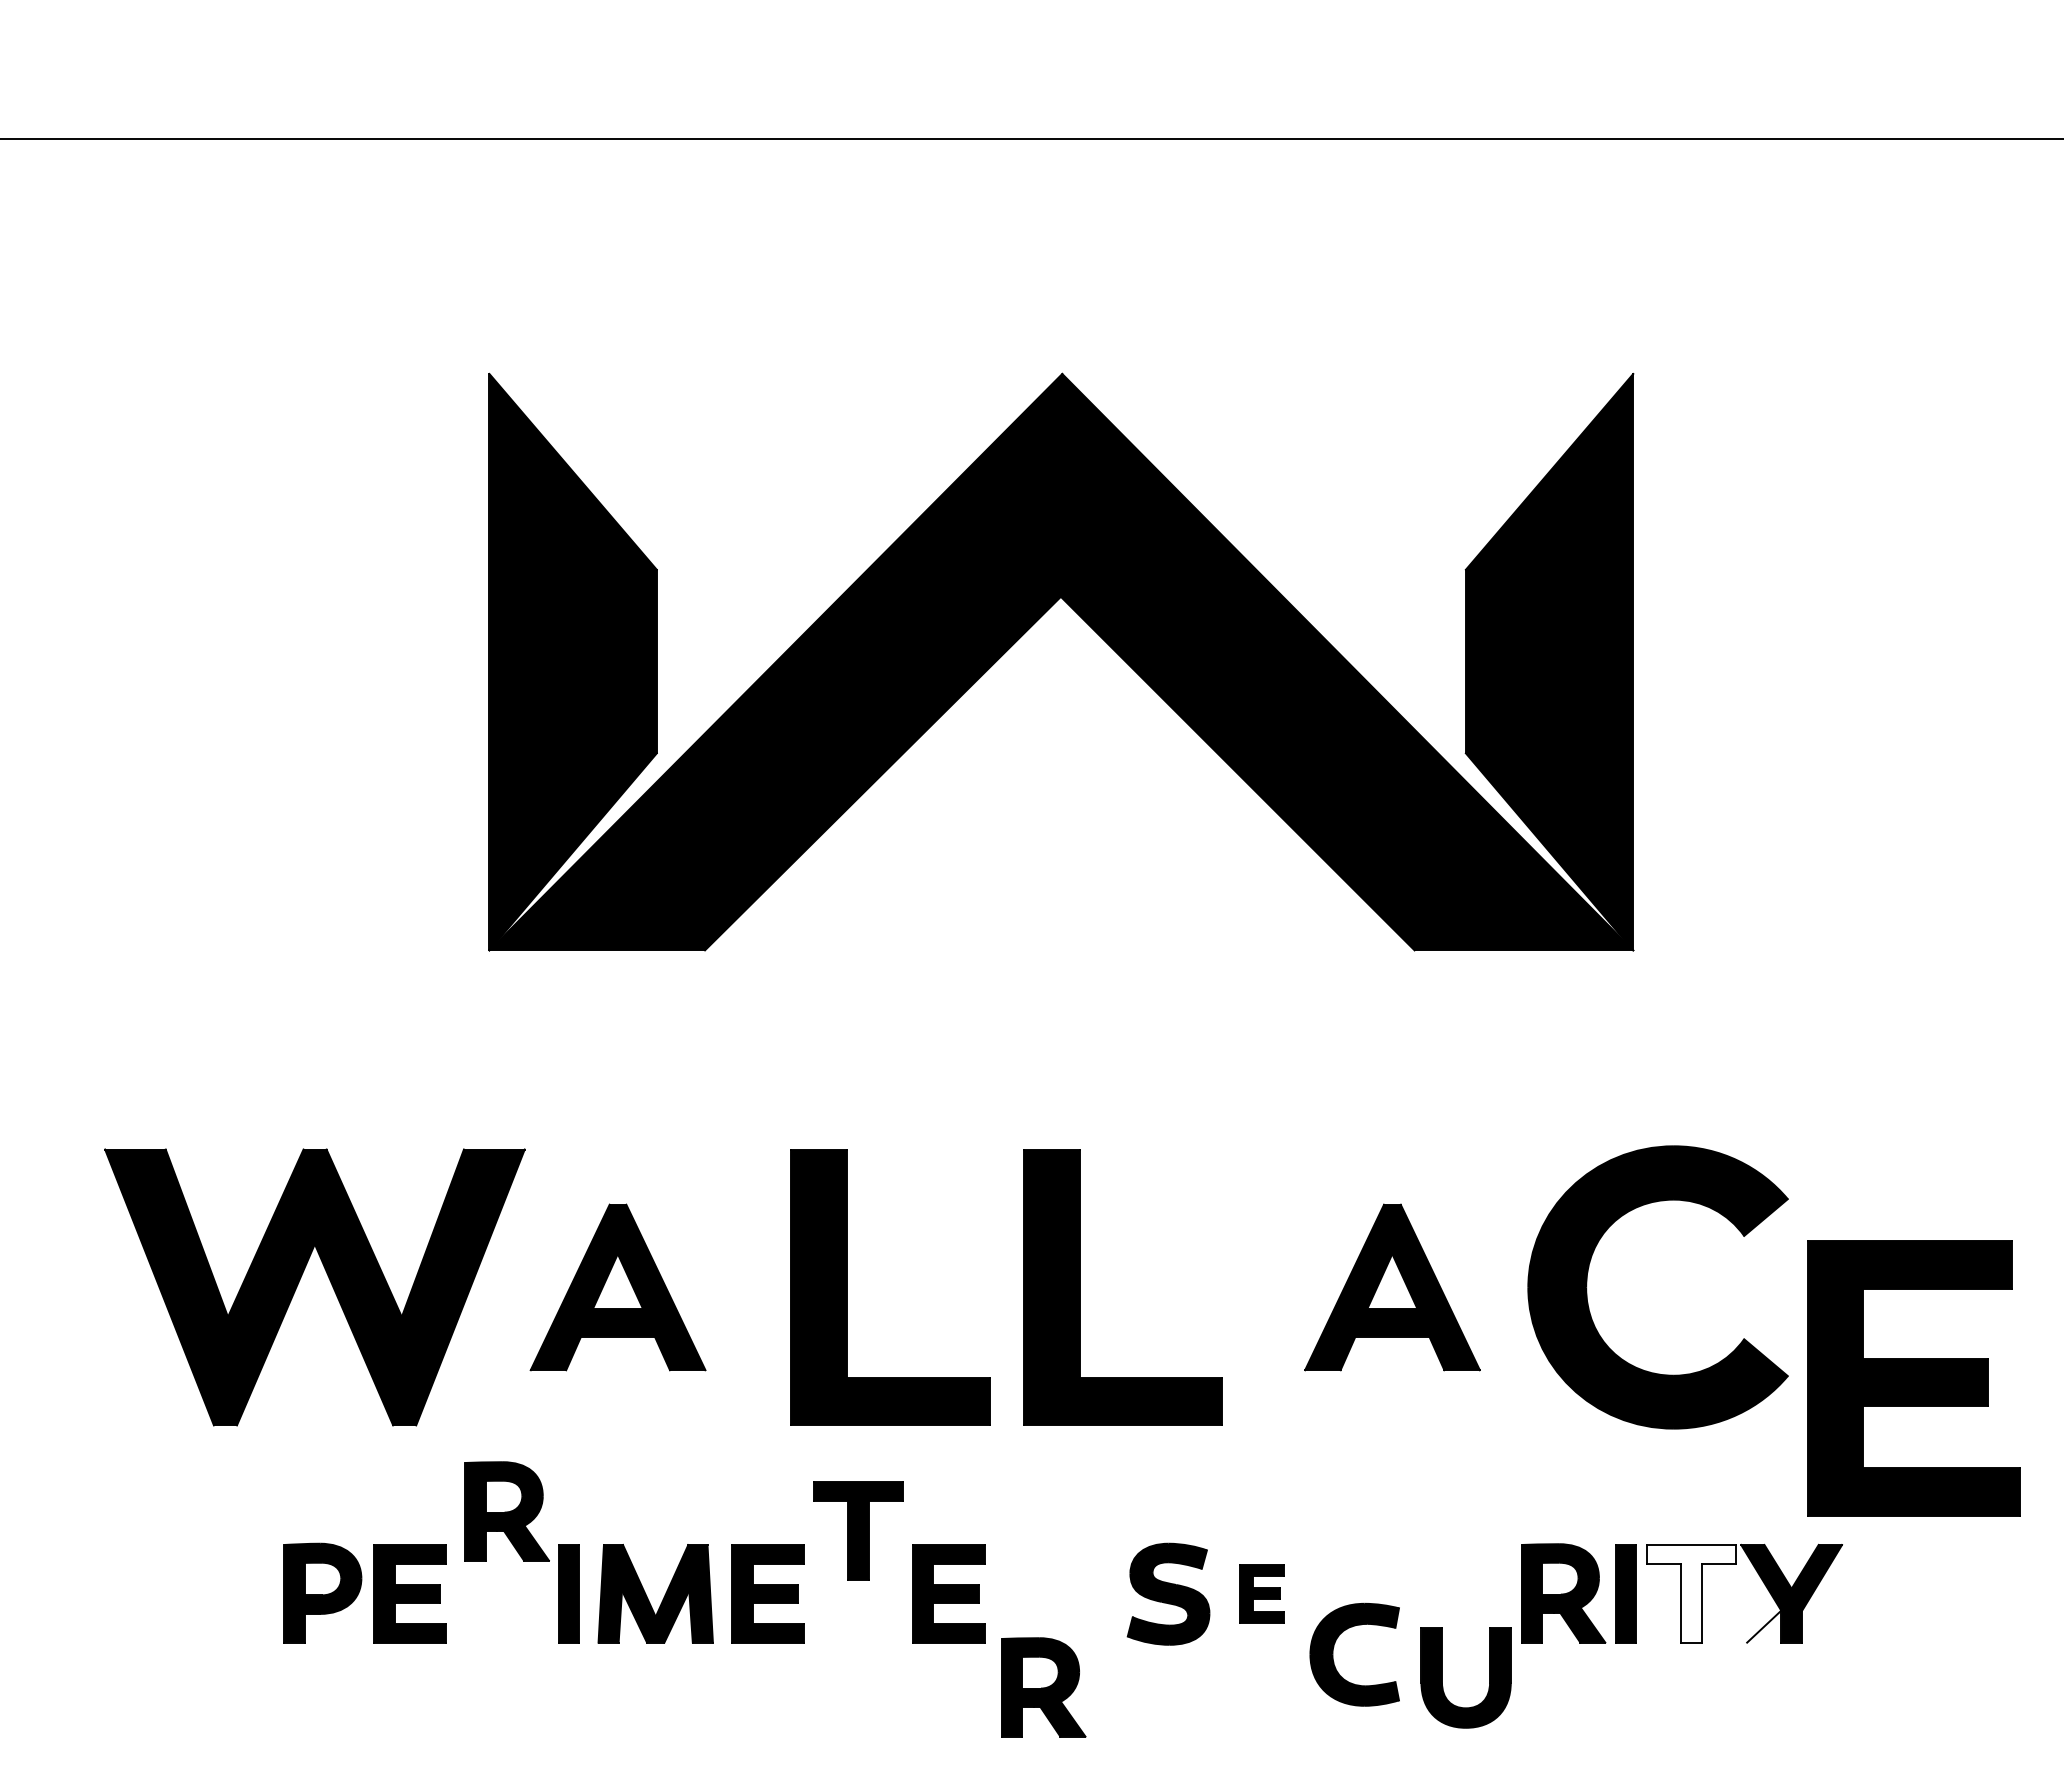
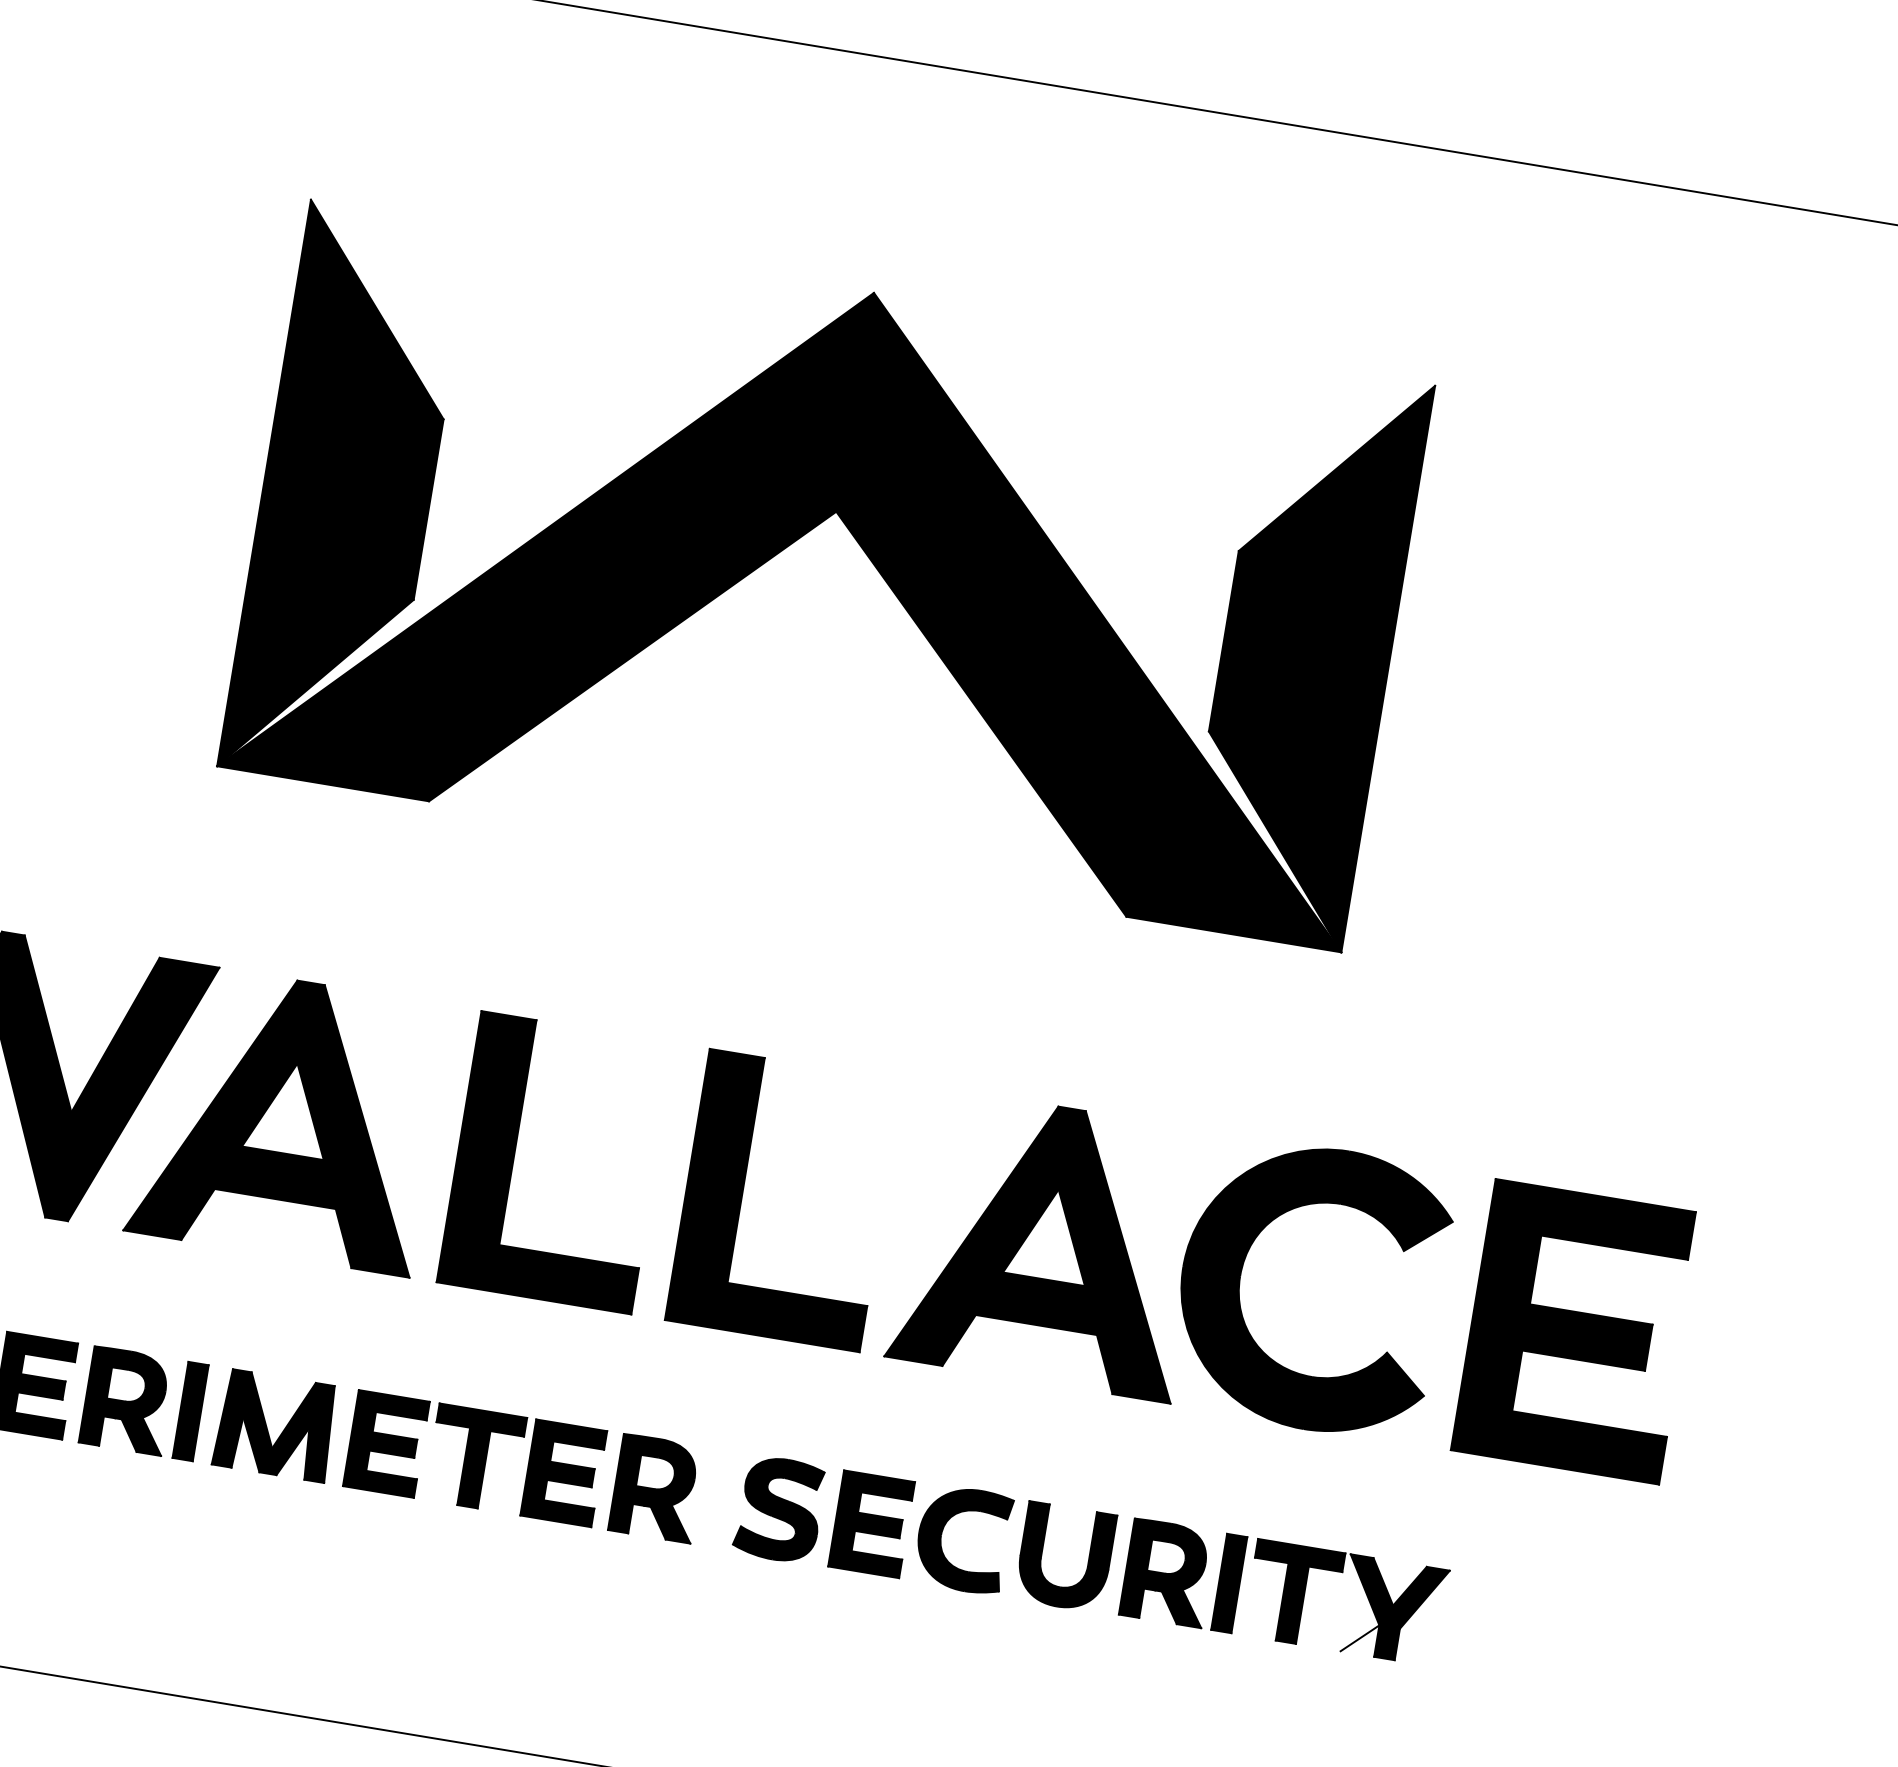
part: (617, 1287) -> (288, 1118), size x1.67
part: (1392, 1287) -> (1049, 1244), size x1.67
part: (1913, 1378) -> (1576, 1331), moved
part: (506, 1511) -> (127, 1400), moved
part: (858, 1530) -> (475, 1458), moved
part: (1261, 1593) -> (871, 1523), size x1.67
fill: (1691, 1593) -> (1293, 1593), added
part: (1333, 1654) -> (942, 1535), moved
part: (1442, 1677) -> (1042, 1553), moved
part: (1043, 1687) -> (657, 1488), moved

